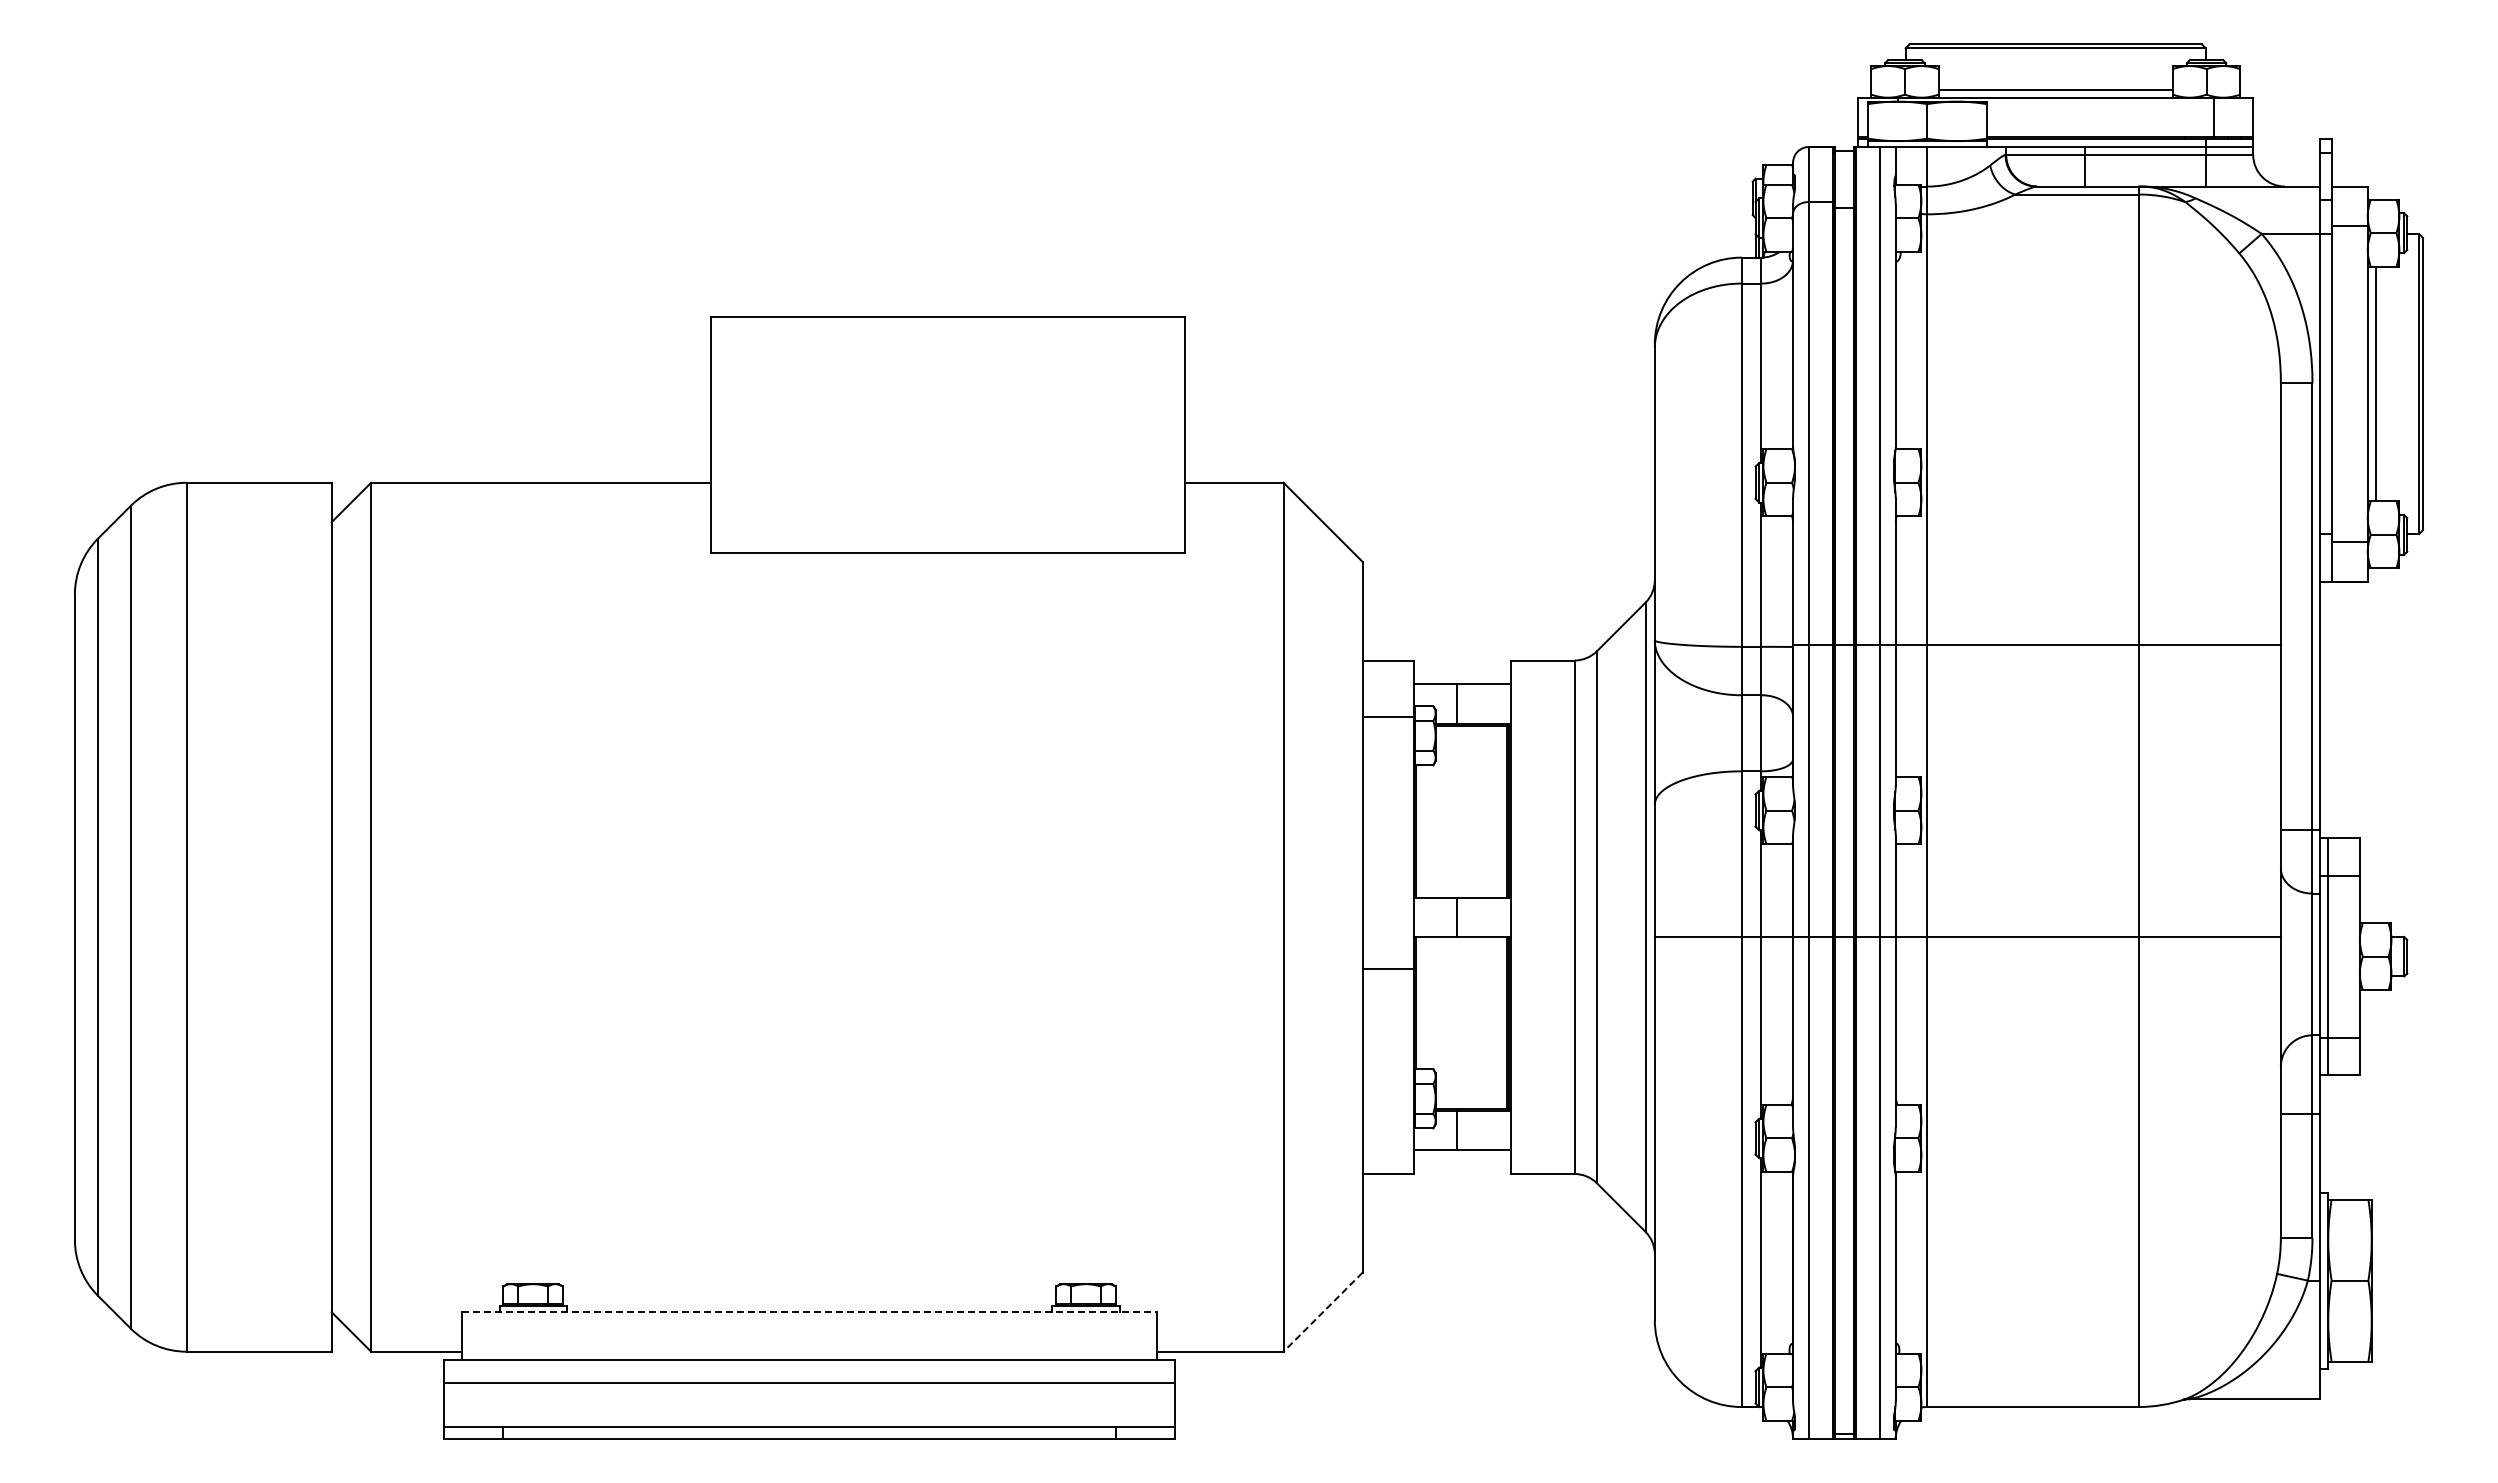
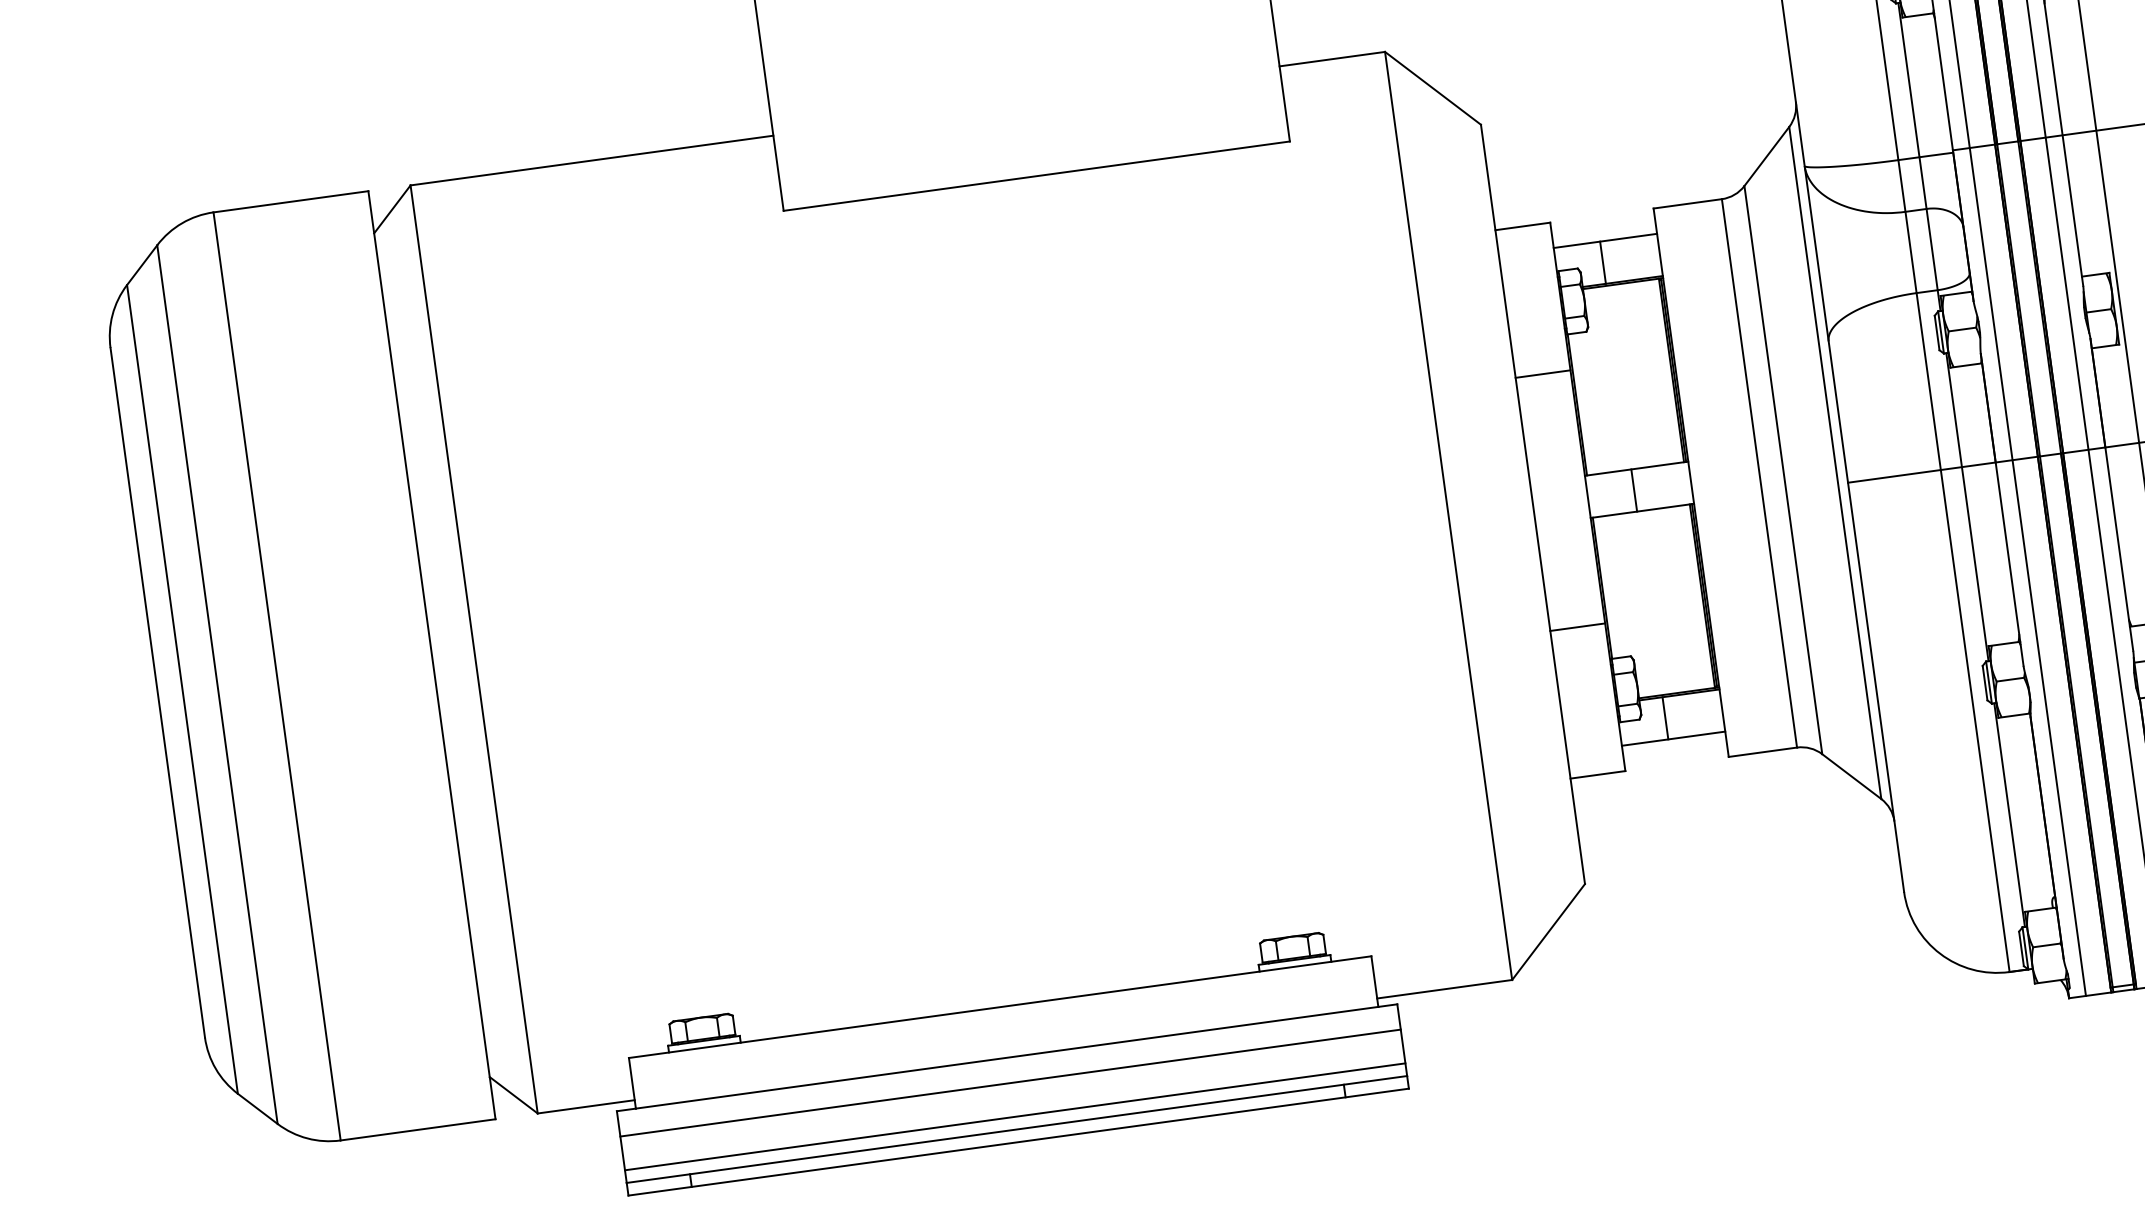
line: (1387, 716) -> (1542, 373), moved
line: (1387, 968) -> (1576, 627), moved
line: (809, 1312) -> (1000, 1007), dashed -> solid
line: (1323, 1312) -> (1549, 932), dashed -> solid
line: (809, 1414) -> (1015, 1116), added

